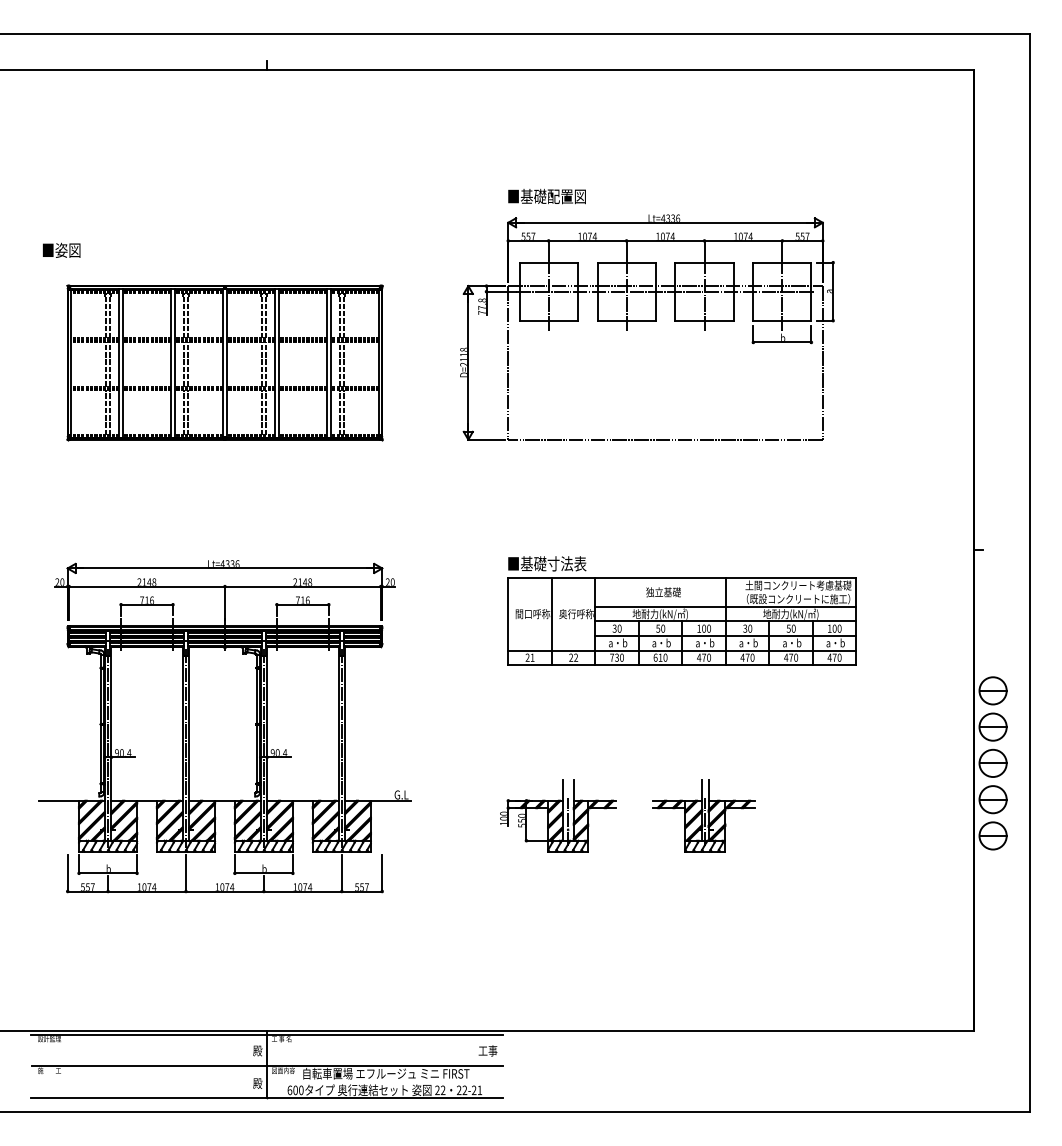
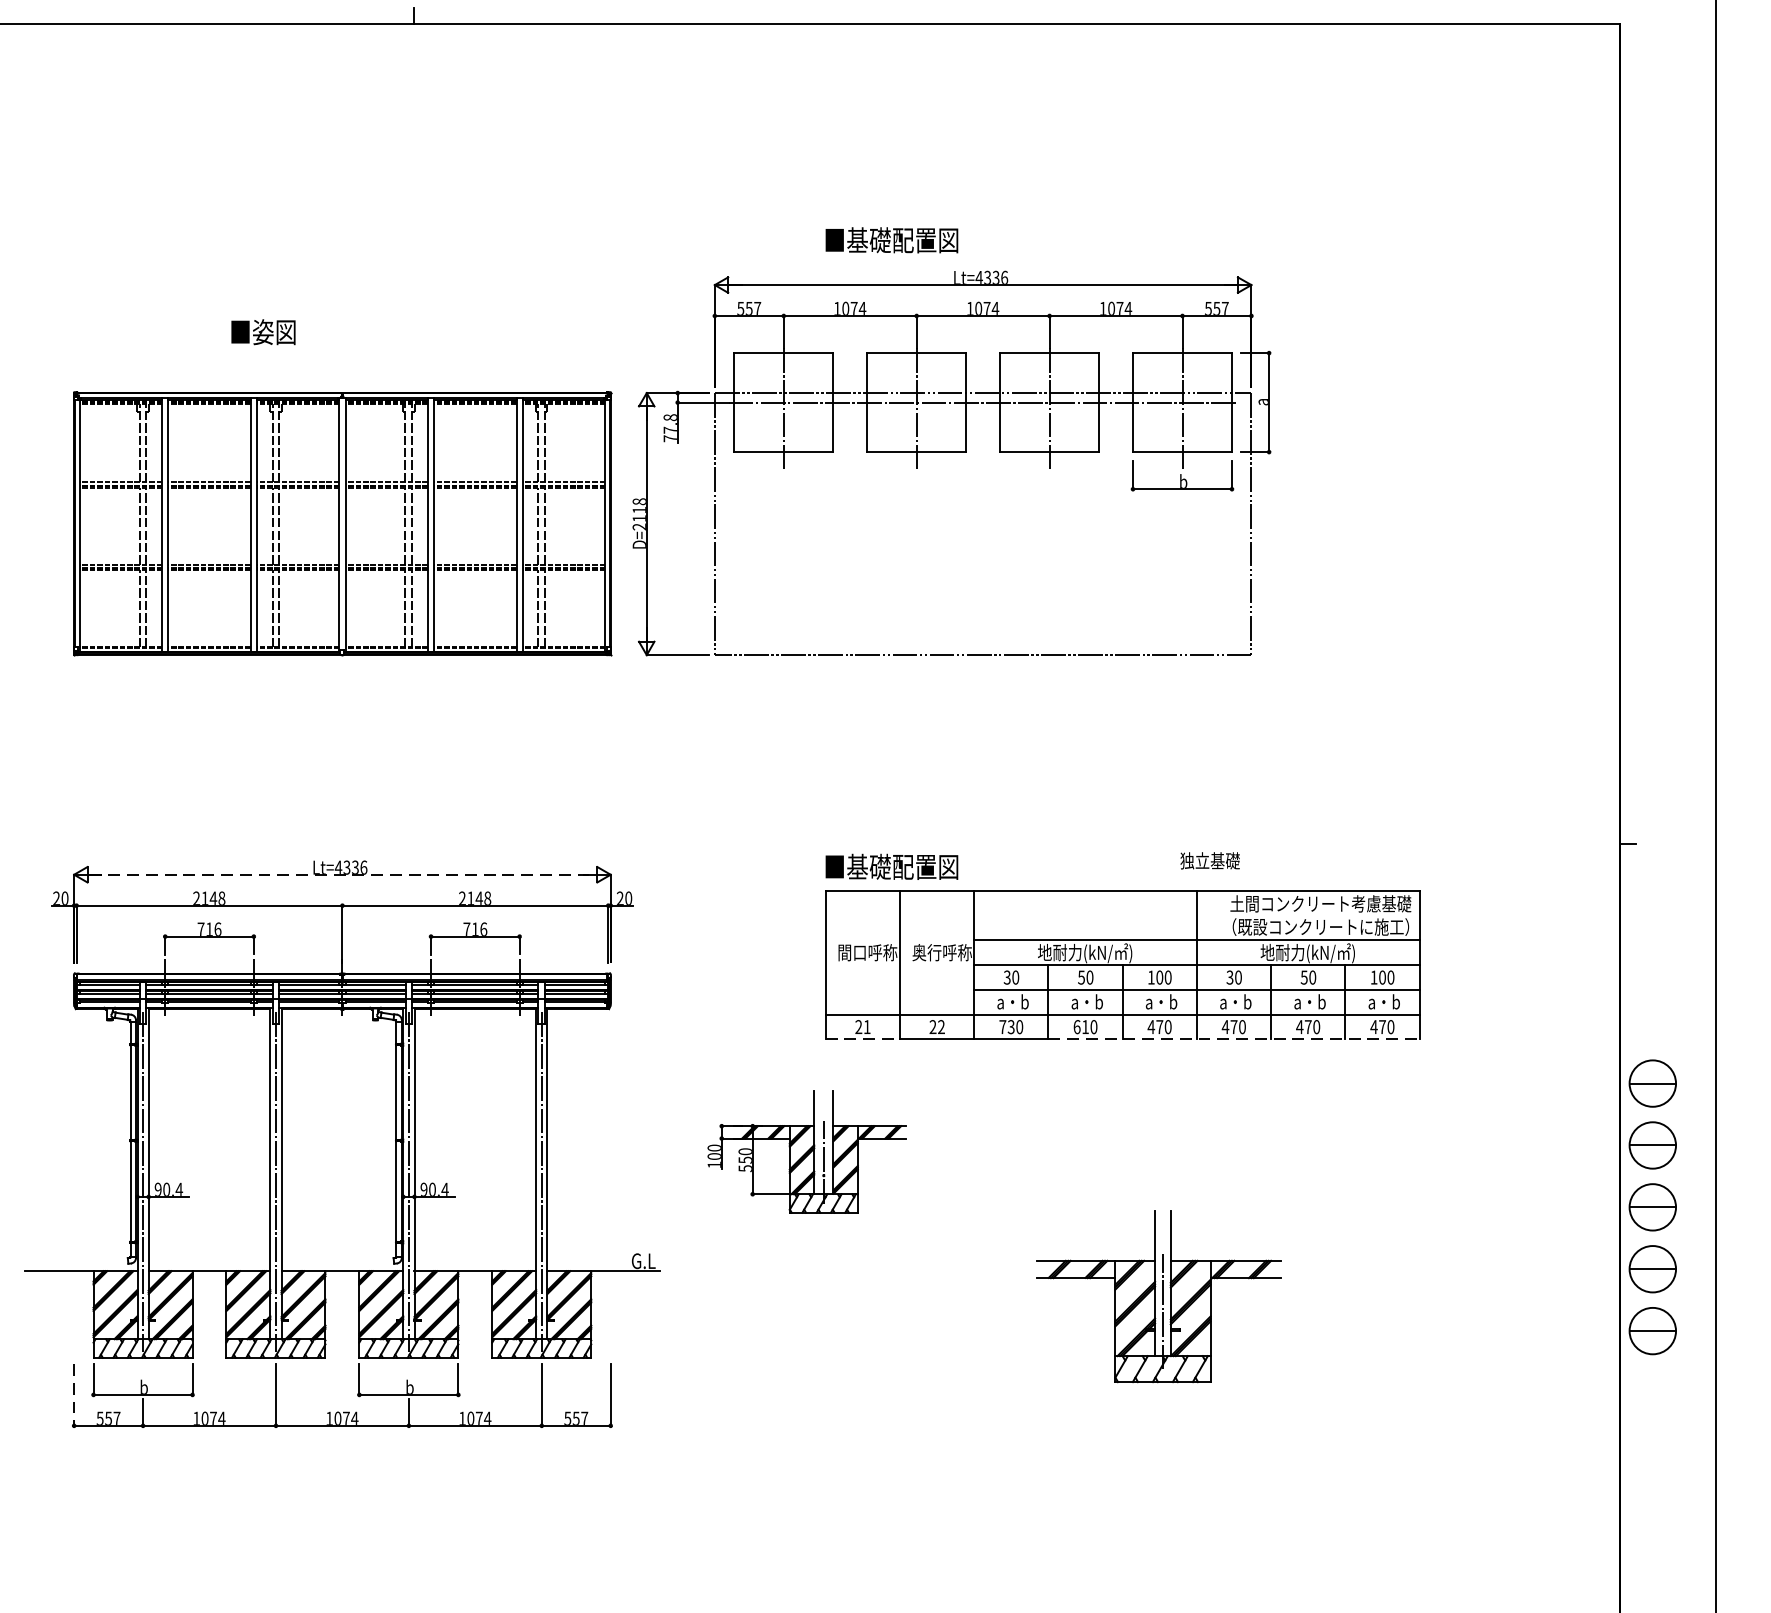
text: (61, 249) -> (263, 330), moved
part: (647, 327) -> (952, 463), moved
text: (566, 563) -> (925, 866), ■基礎寸法表 -> ■基礎配置図
line: (225, 568) -> (343, 874), solid -> dashed
text: (663, 592) -> (1209, 861), moved
line: (530, 665) -> (863, 1040), solid -> dashed
line: (747, 665) -> (1233, 1040), solid -> dashed
part: (558, 815) -> (807, 1151), moved
part: (703, 815) -> (1158, 1296), size x1.4
line: (67, 873) -> (73, 1395), solid -> dashed

